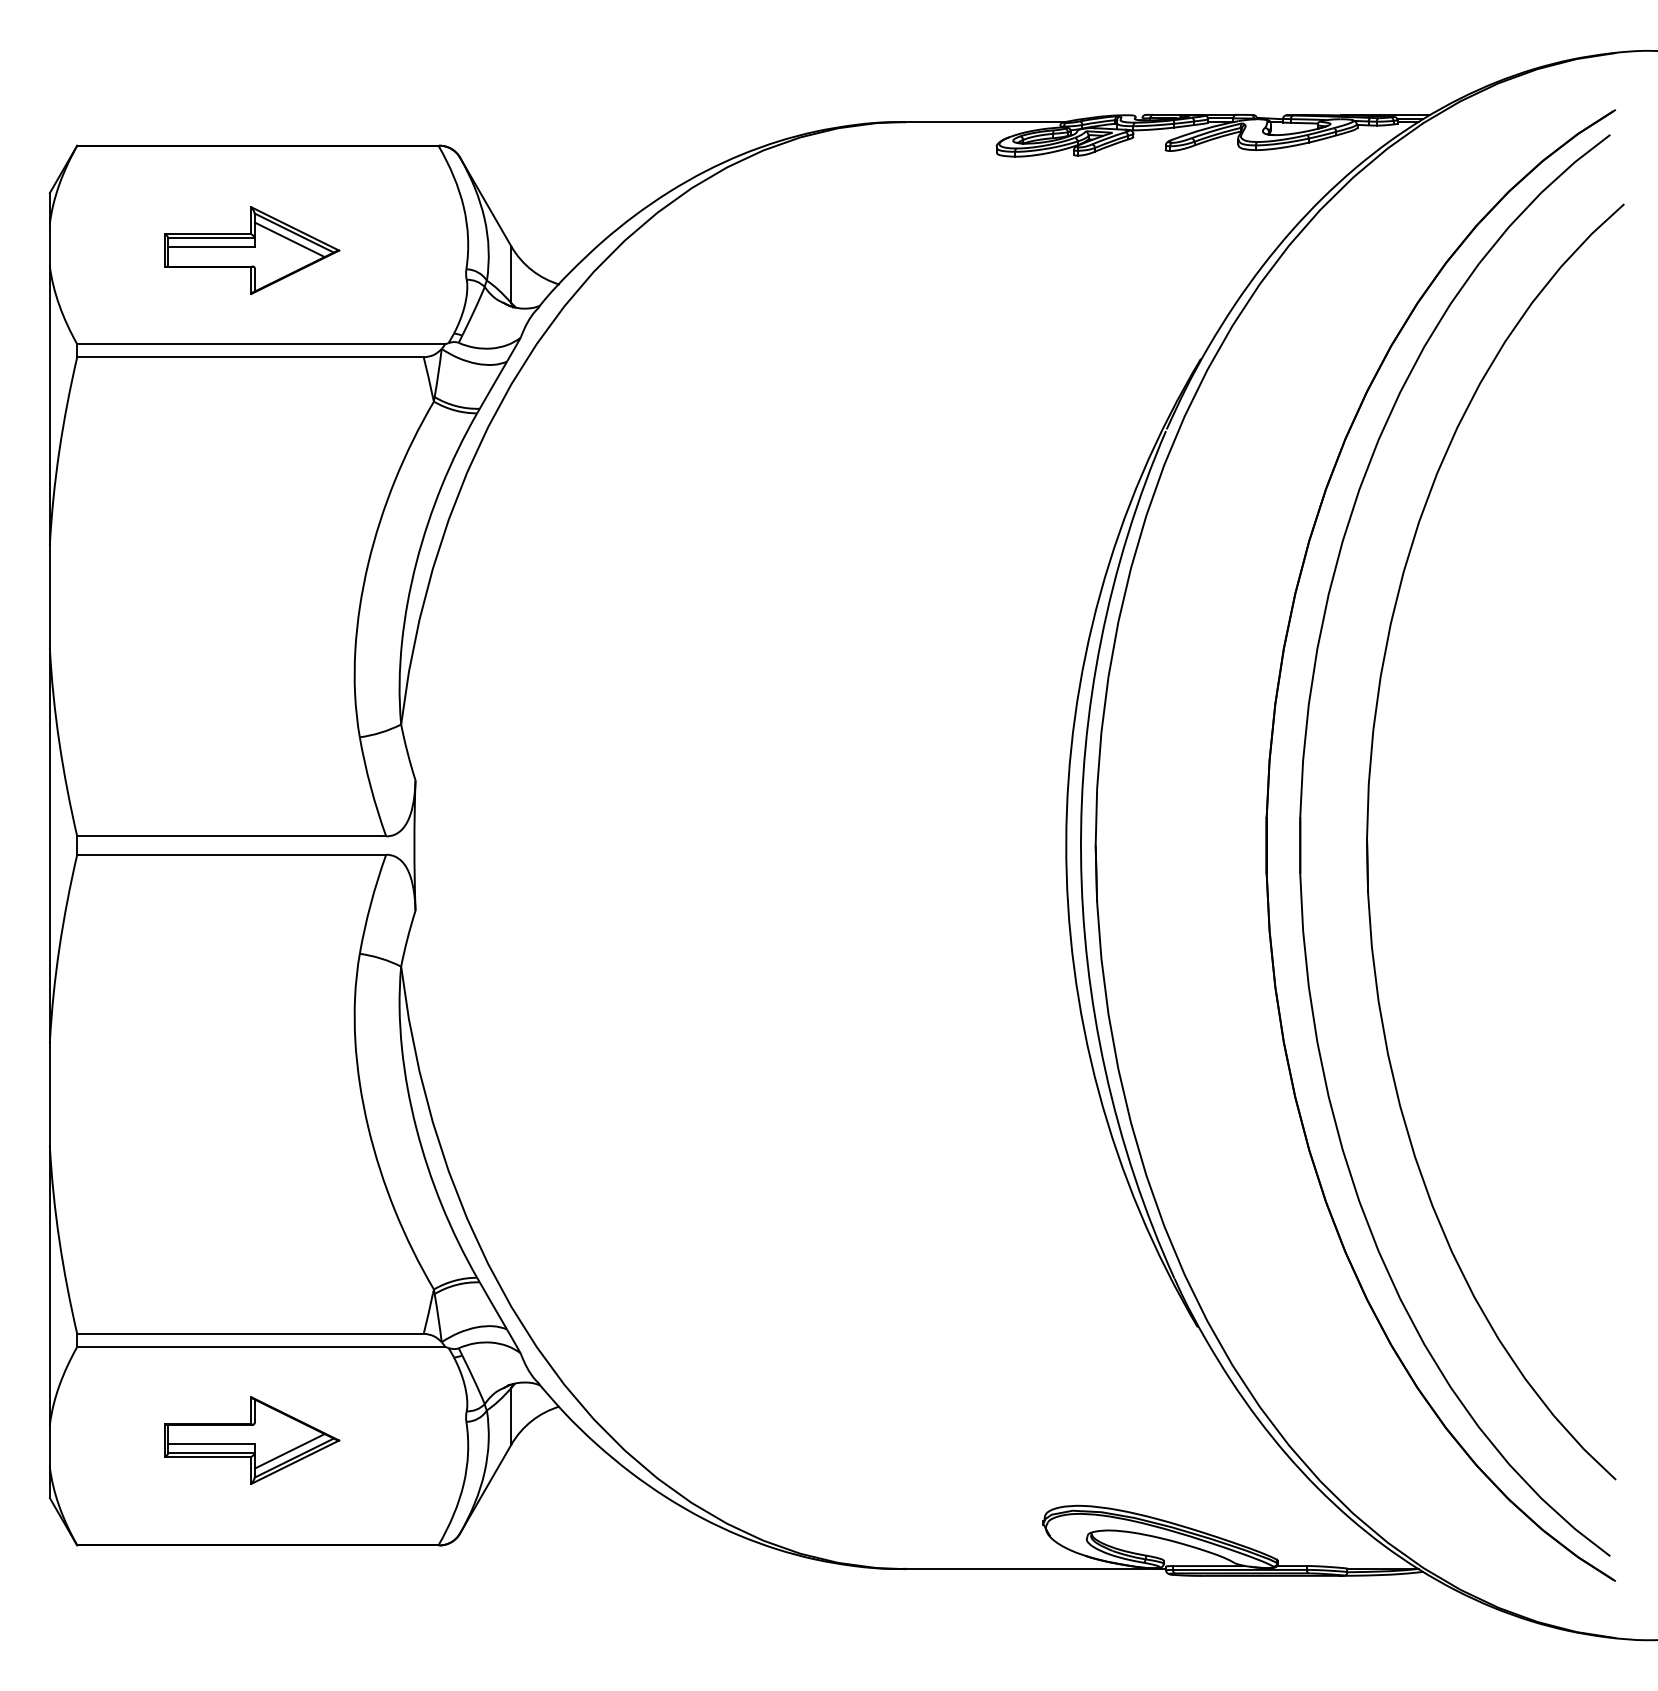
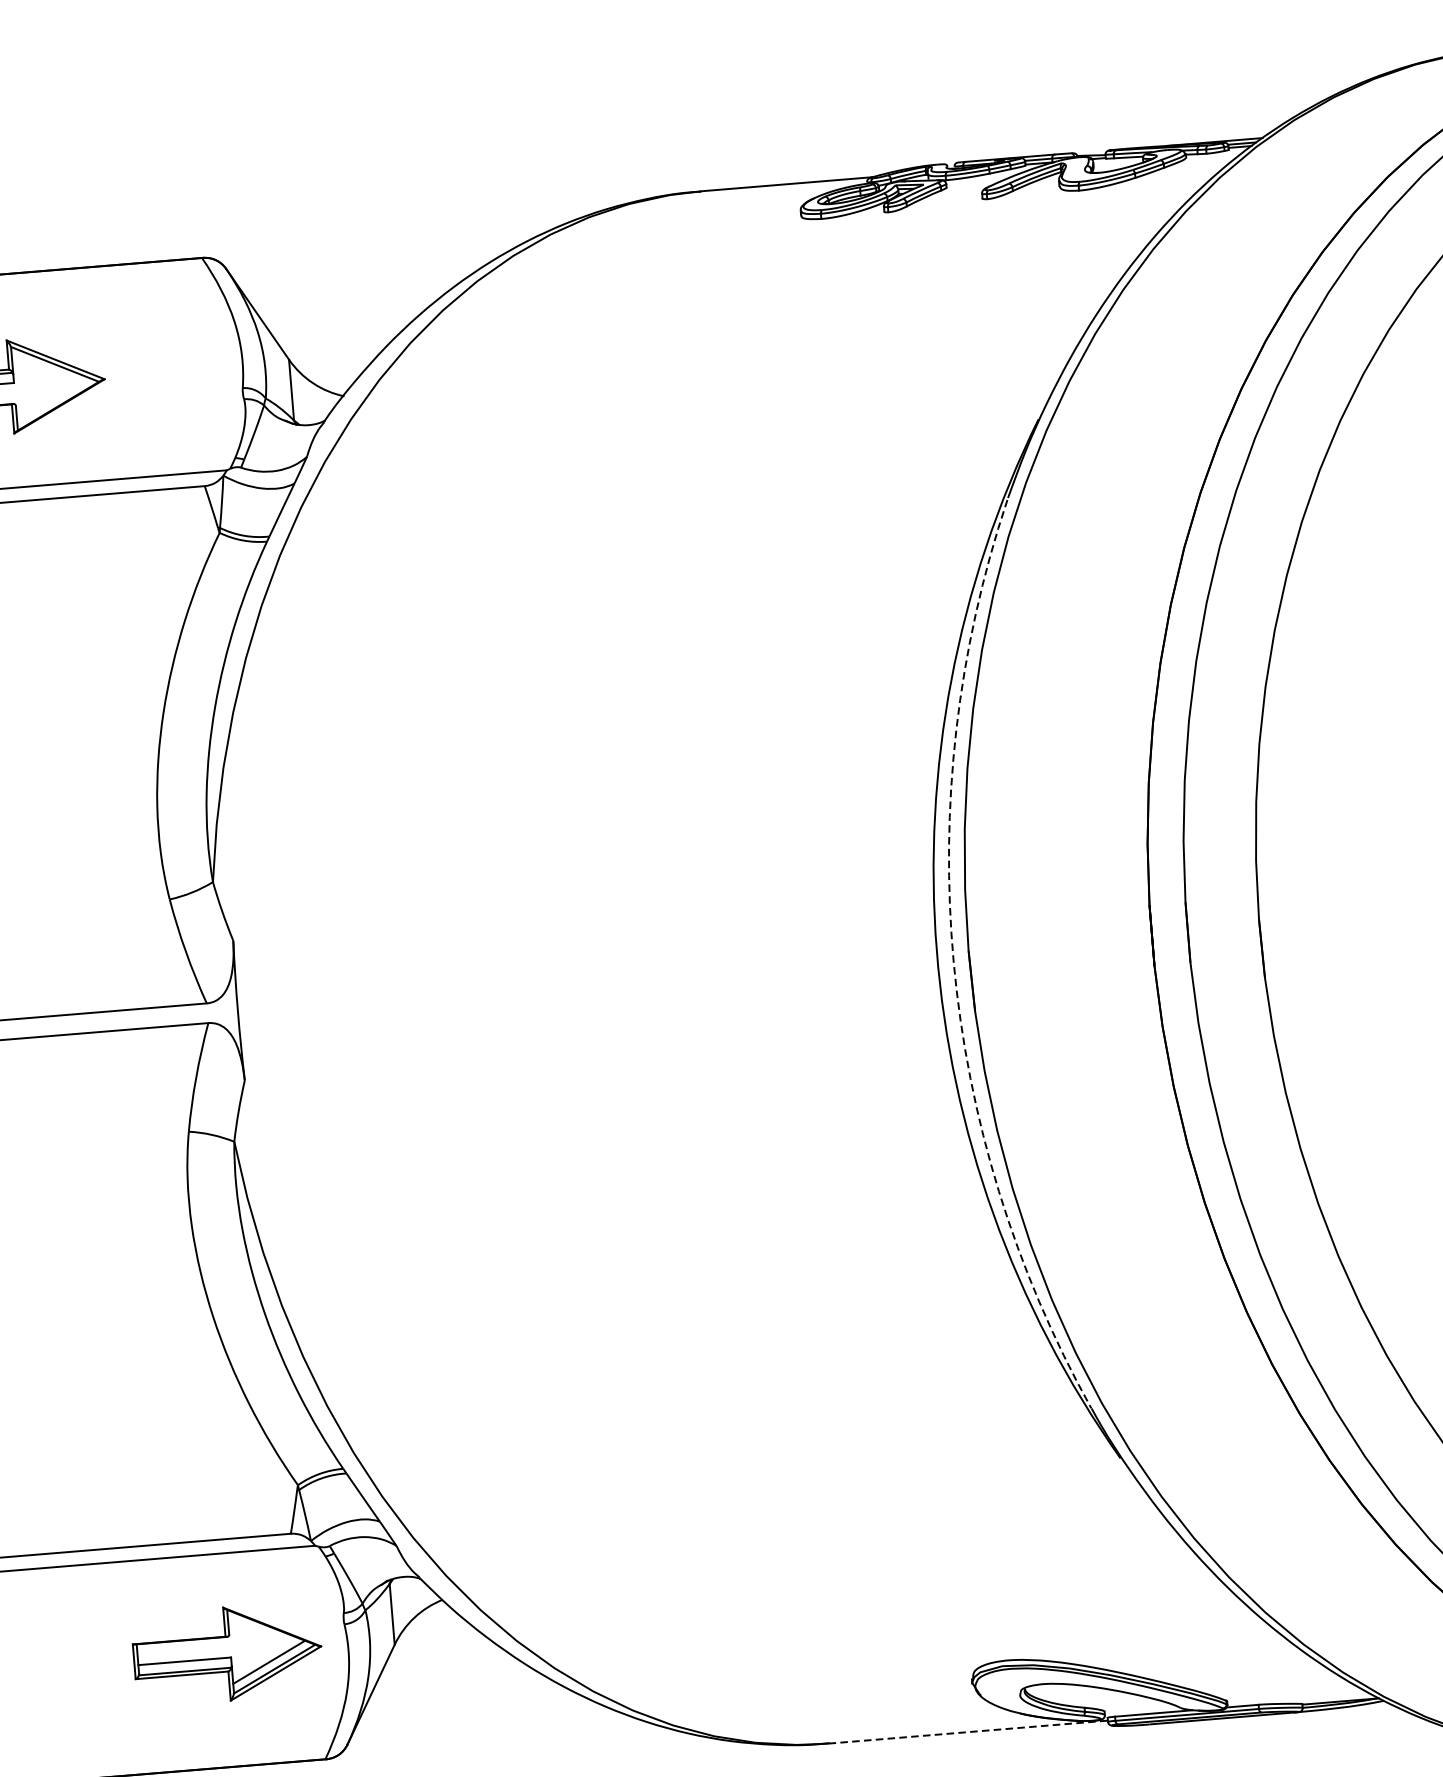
line: (289, 239) -> (50, 371), removed
arc: (1081, 855) -> (954, 962), solid -> dashed
part: (252, 1440) -> (228, 1653), moved
line: (1036, 1569) -> (968, 1732), solid -> dashed

